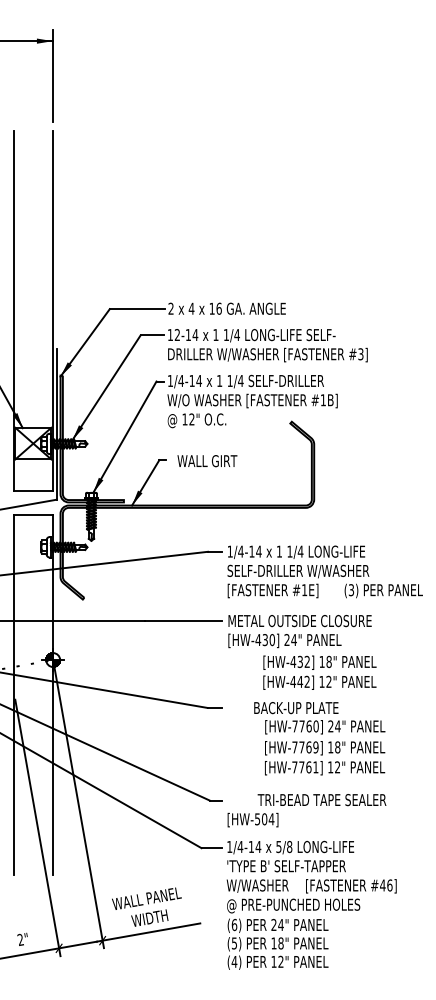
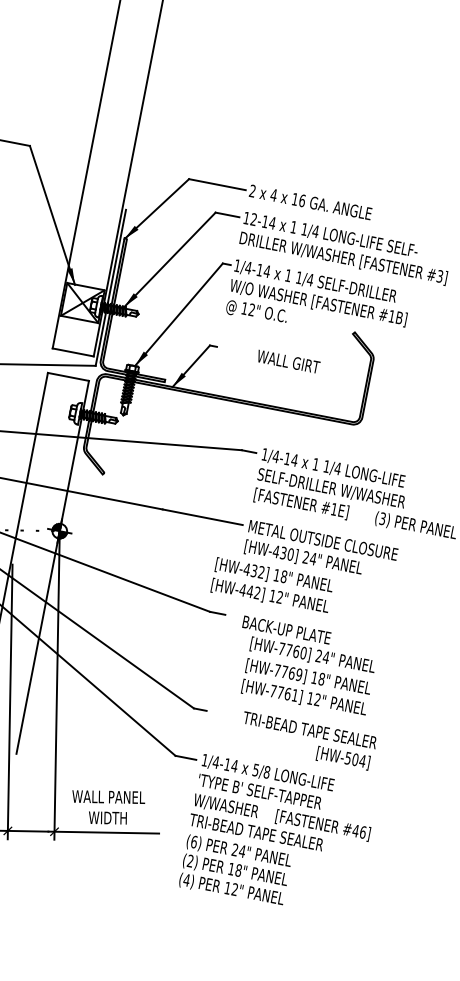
text: (207, 461) -> (288, 362), moved
text: (319, 672) -> (271, 585), moved
text: (319, 738) -> (304, 666), moved
text: (252, 819) -> (342, 757), moved
text: (293, 905) -> (259, 833), @ PRE-PUNCHED HOLES -> TRI-BEAD TAPE SEALER
text: (234, 943) -> (190, 861), (5) -> (2)

